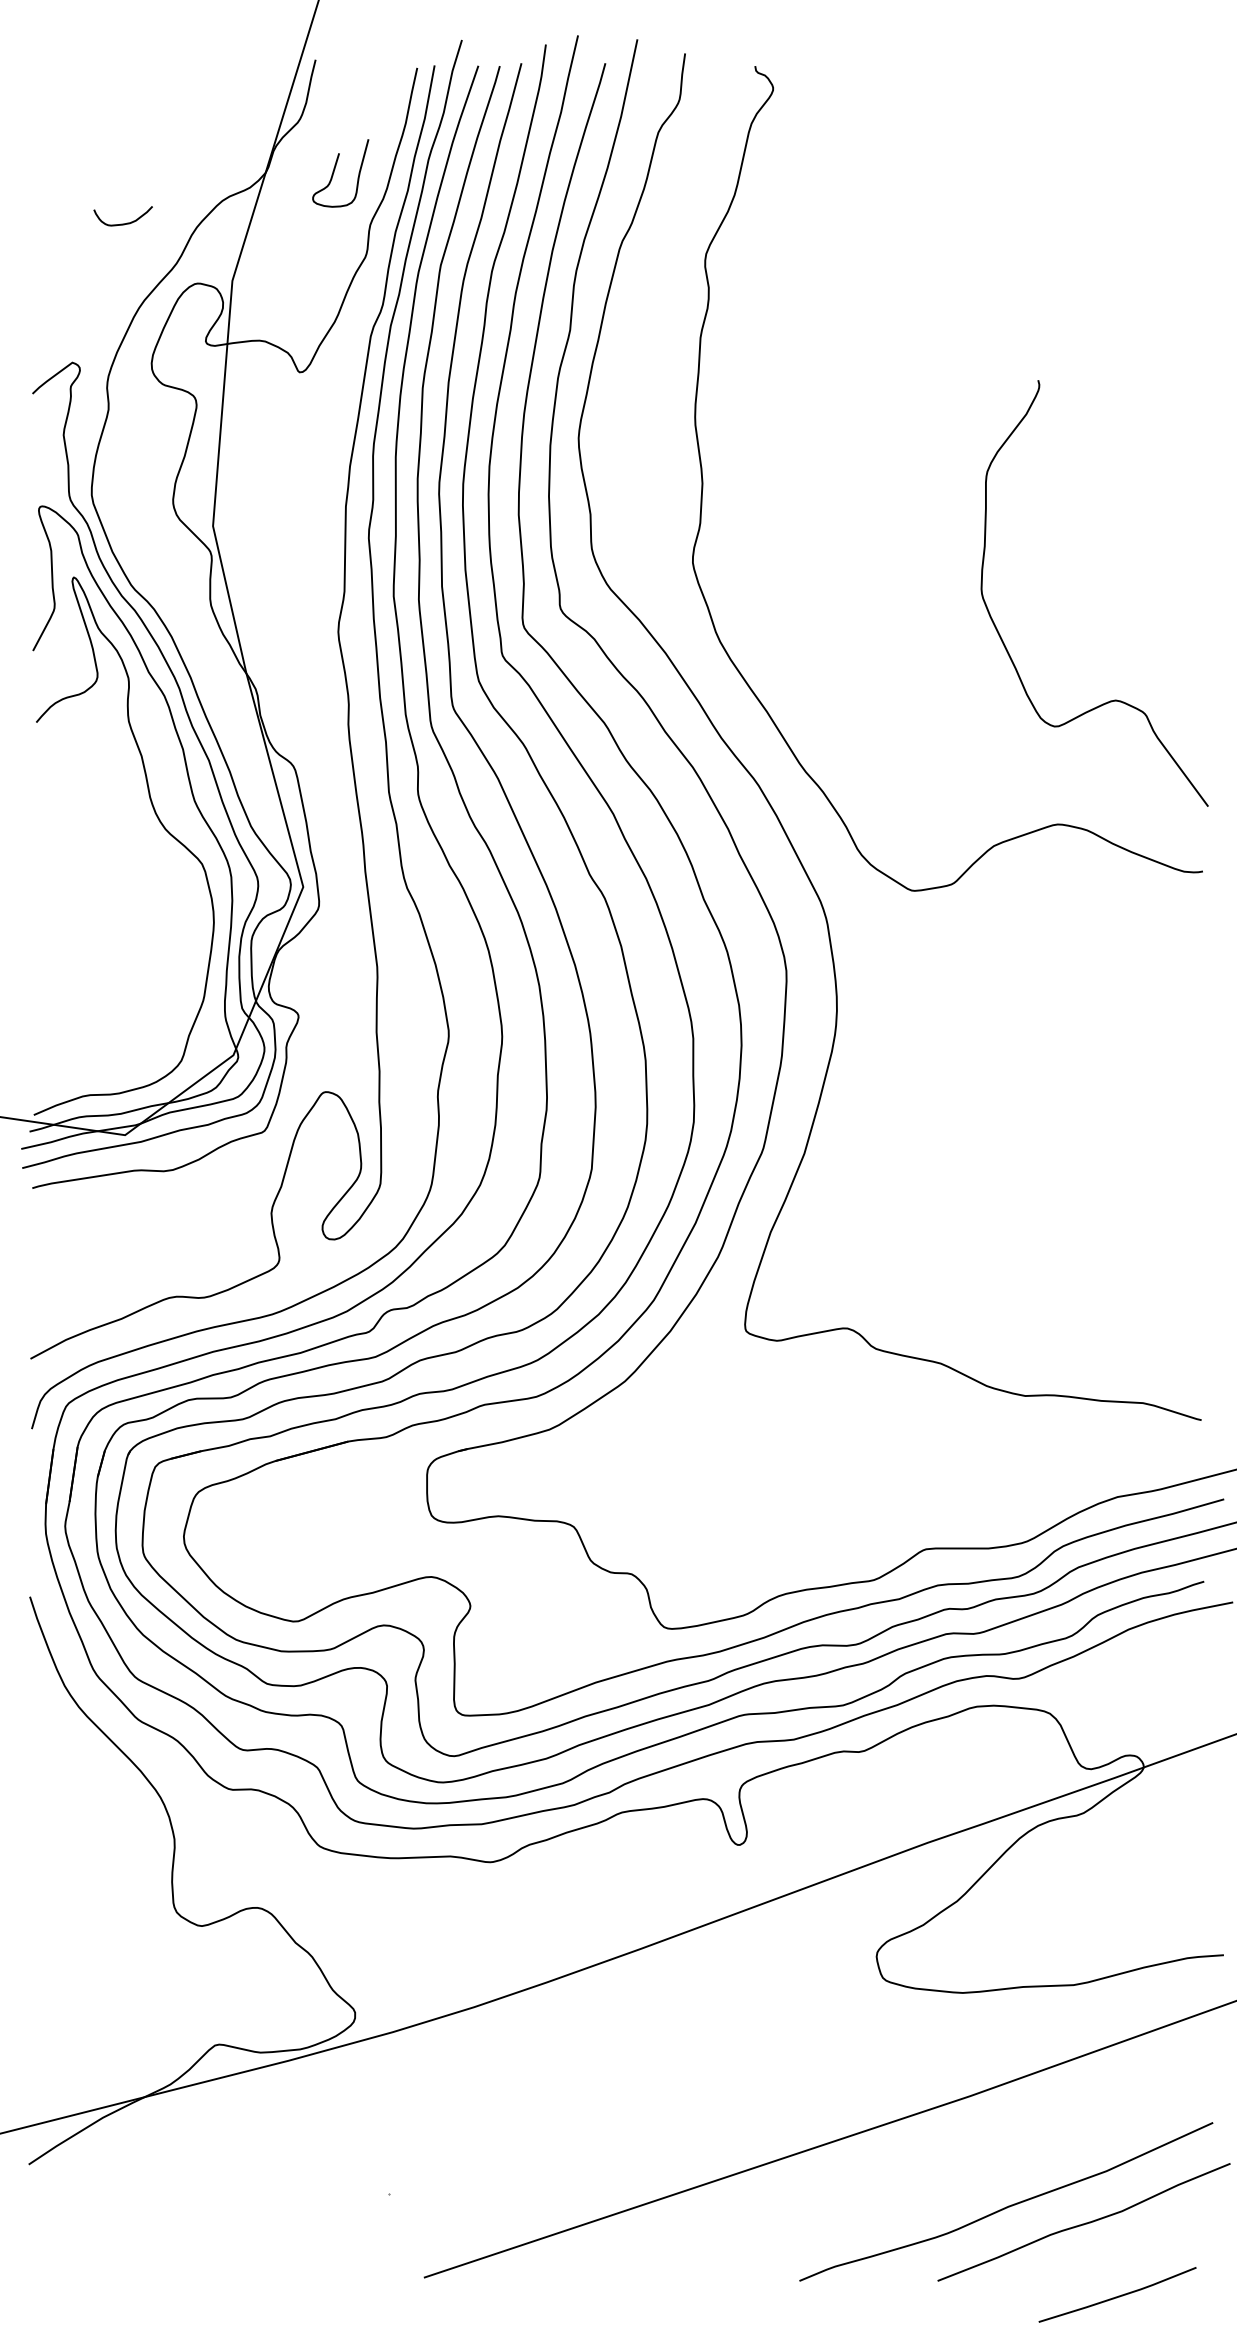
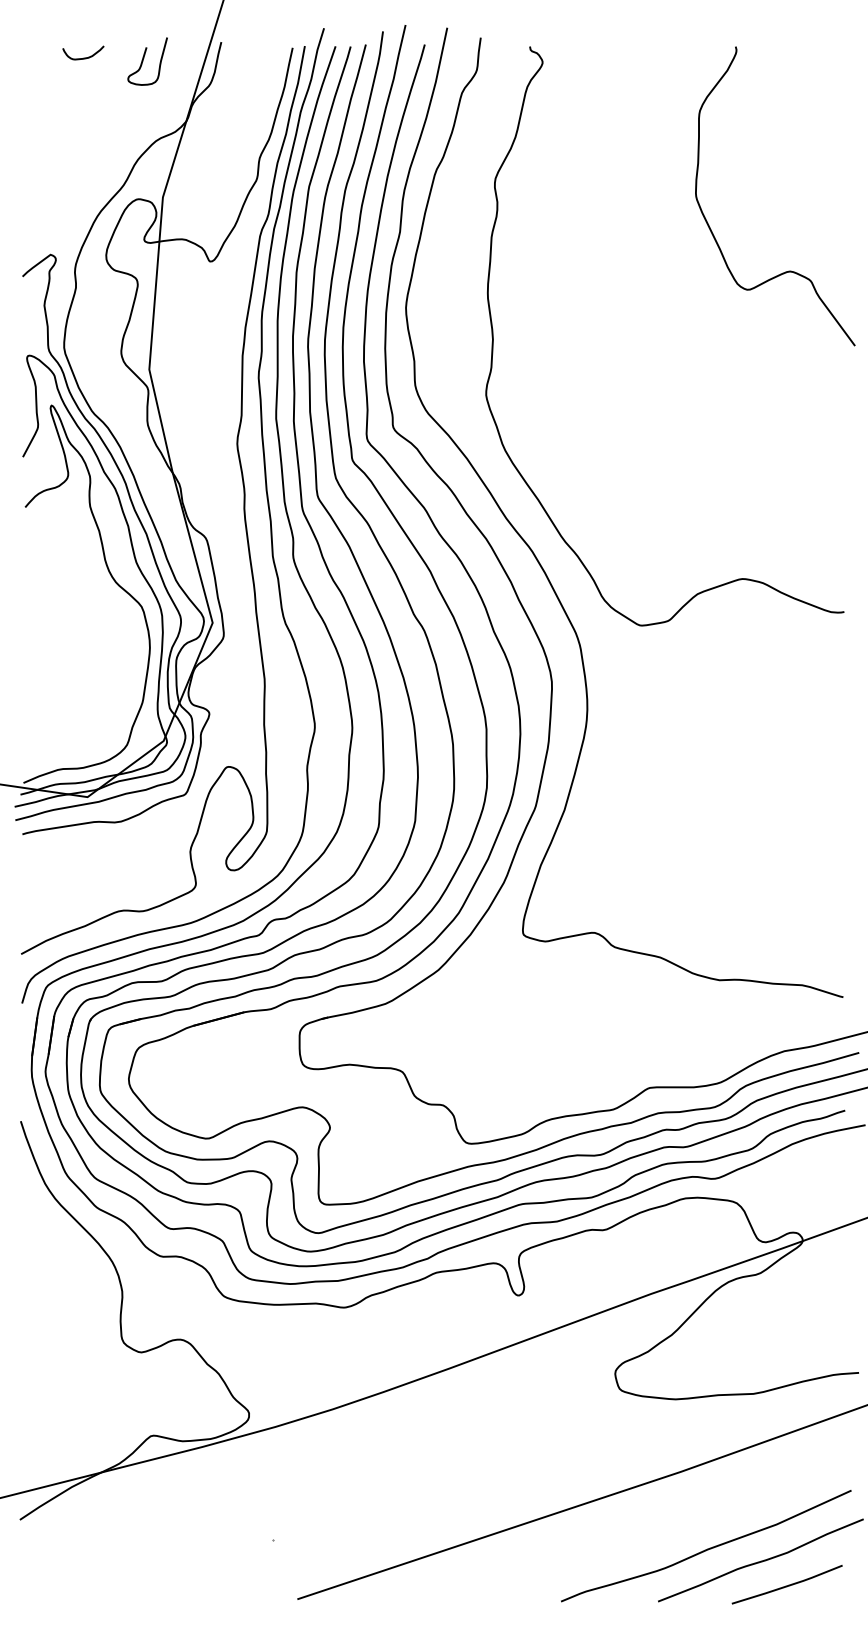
curve: (334, 172) -> (143, 60), moved
curve: (122, 223) -> (82, 58), moved
curve: (1002, 638) -> (710, 227), moved
line: (1118, 2295) -> (787, 1585), moved

